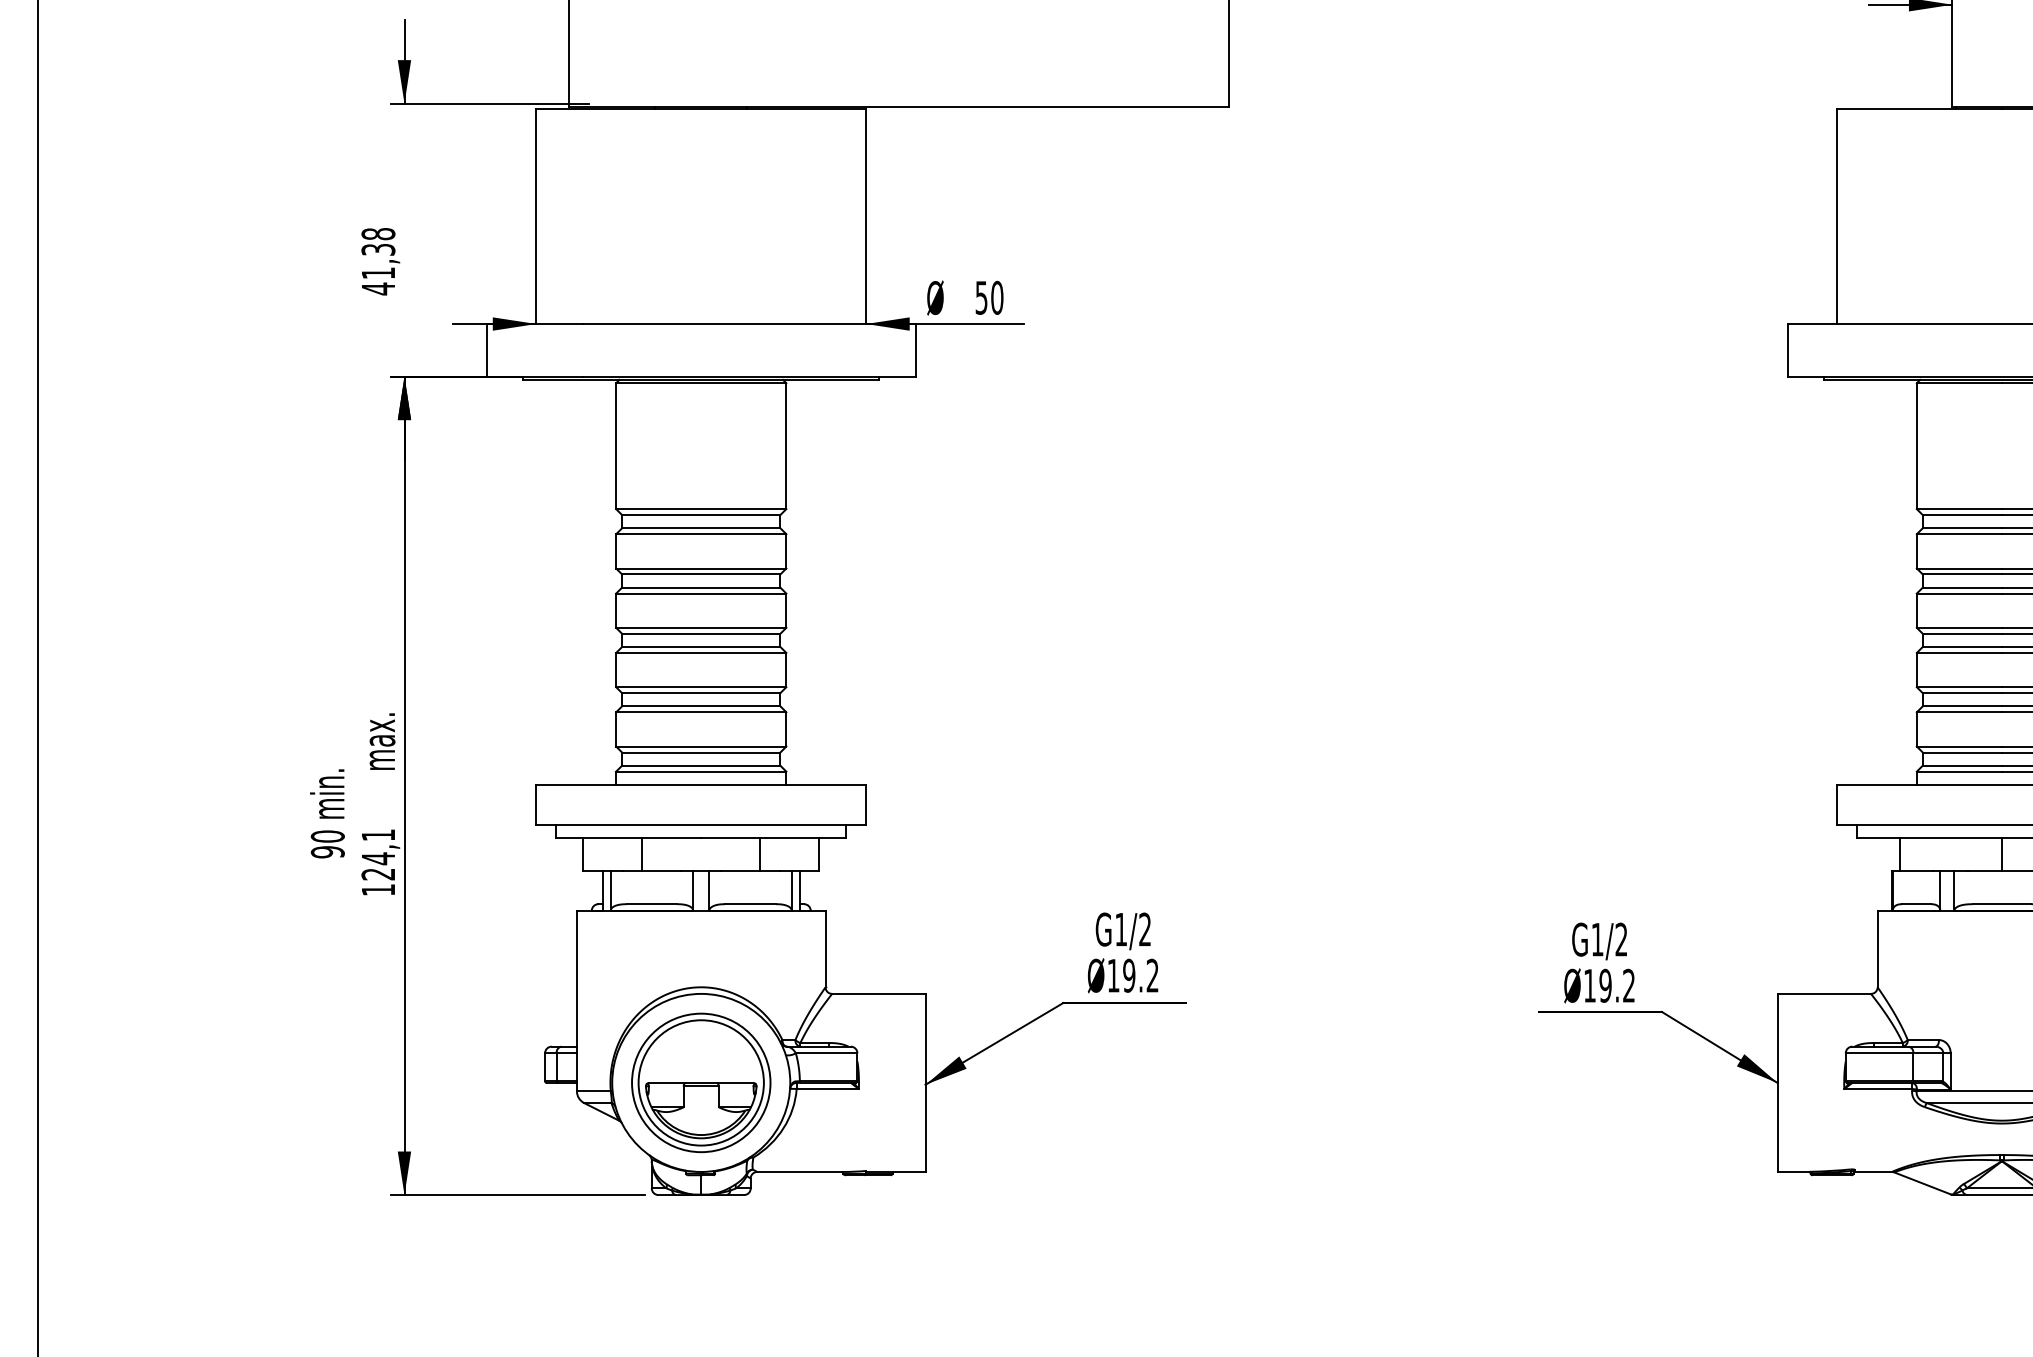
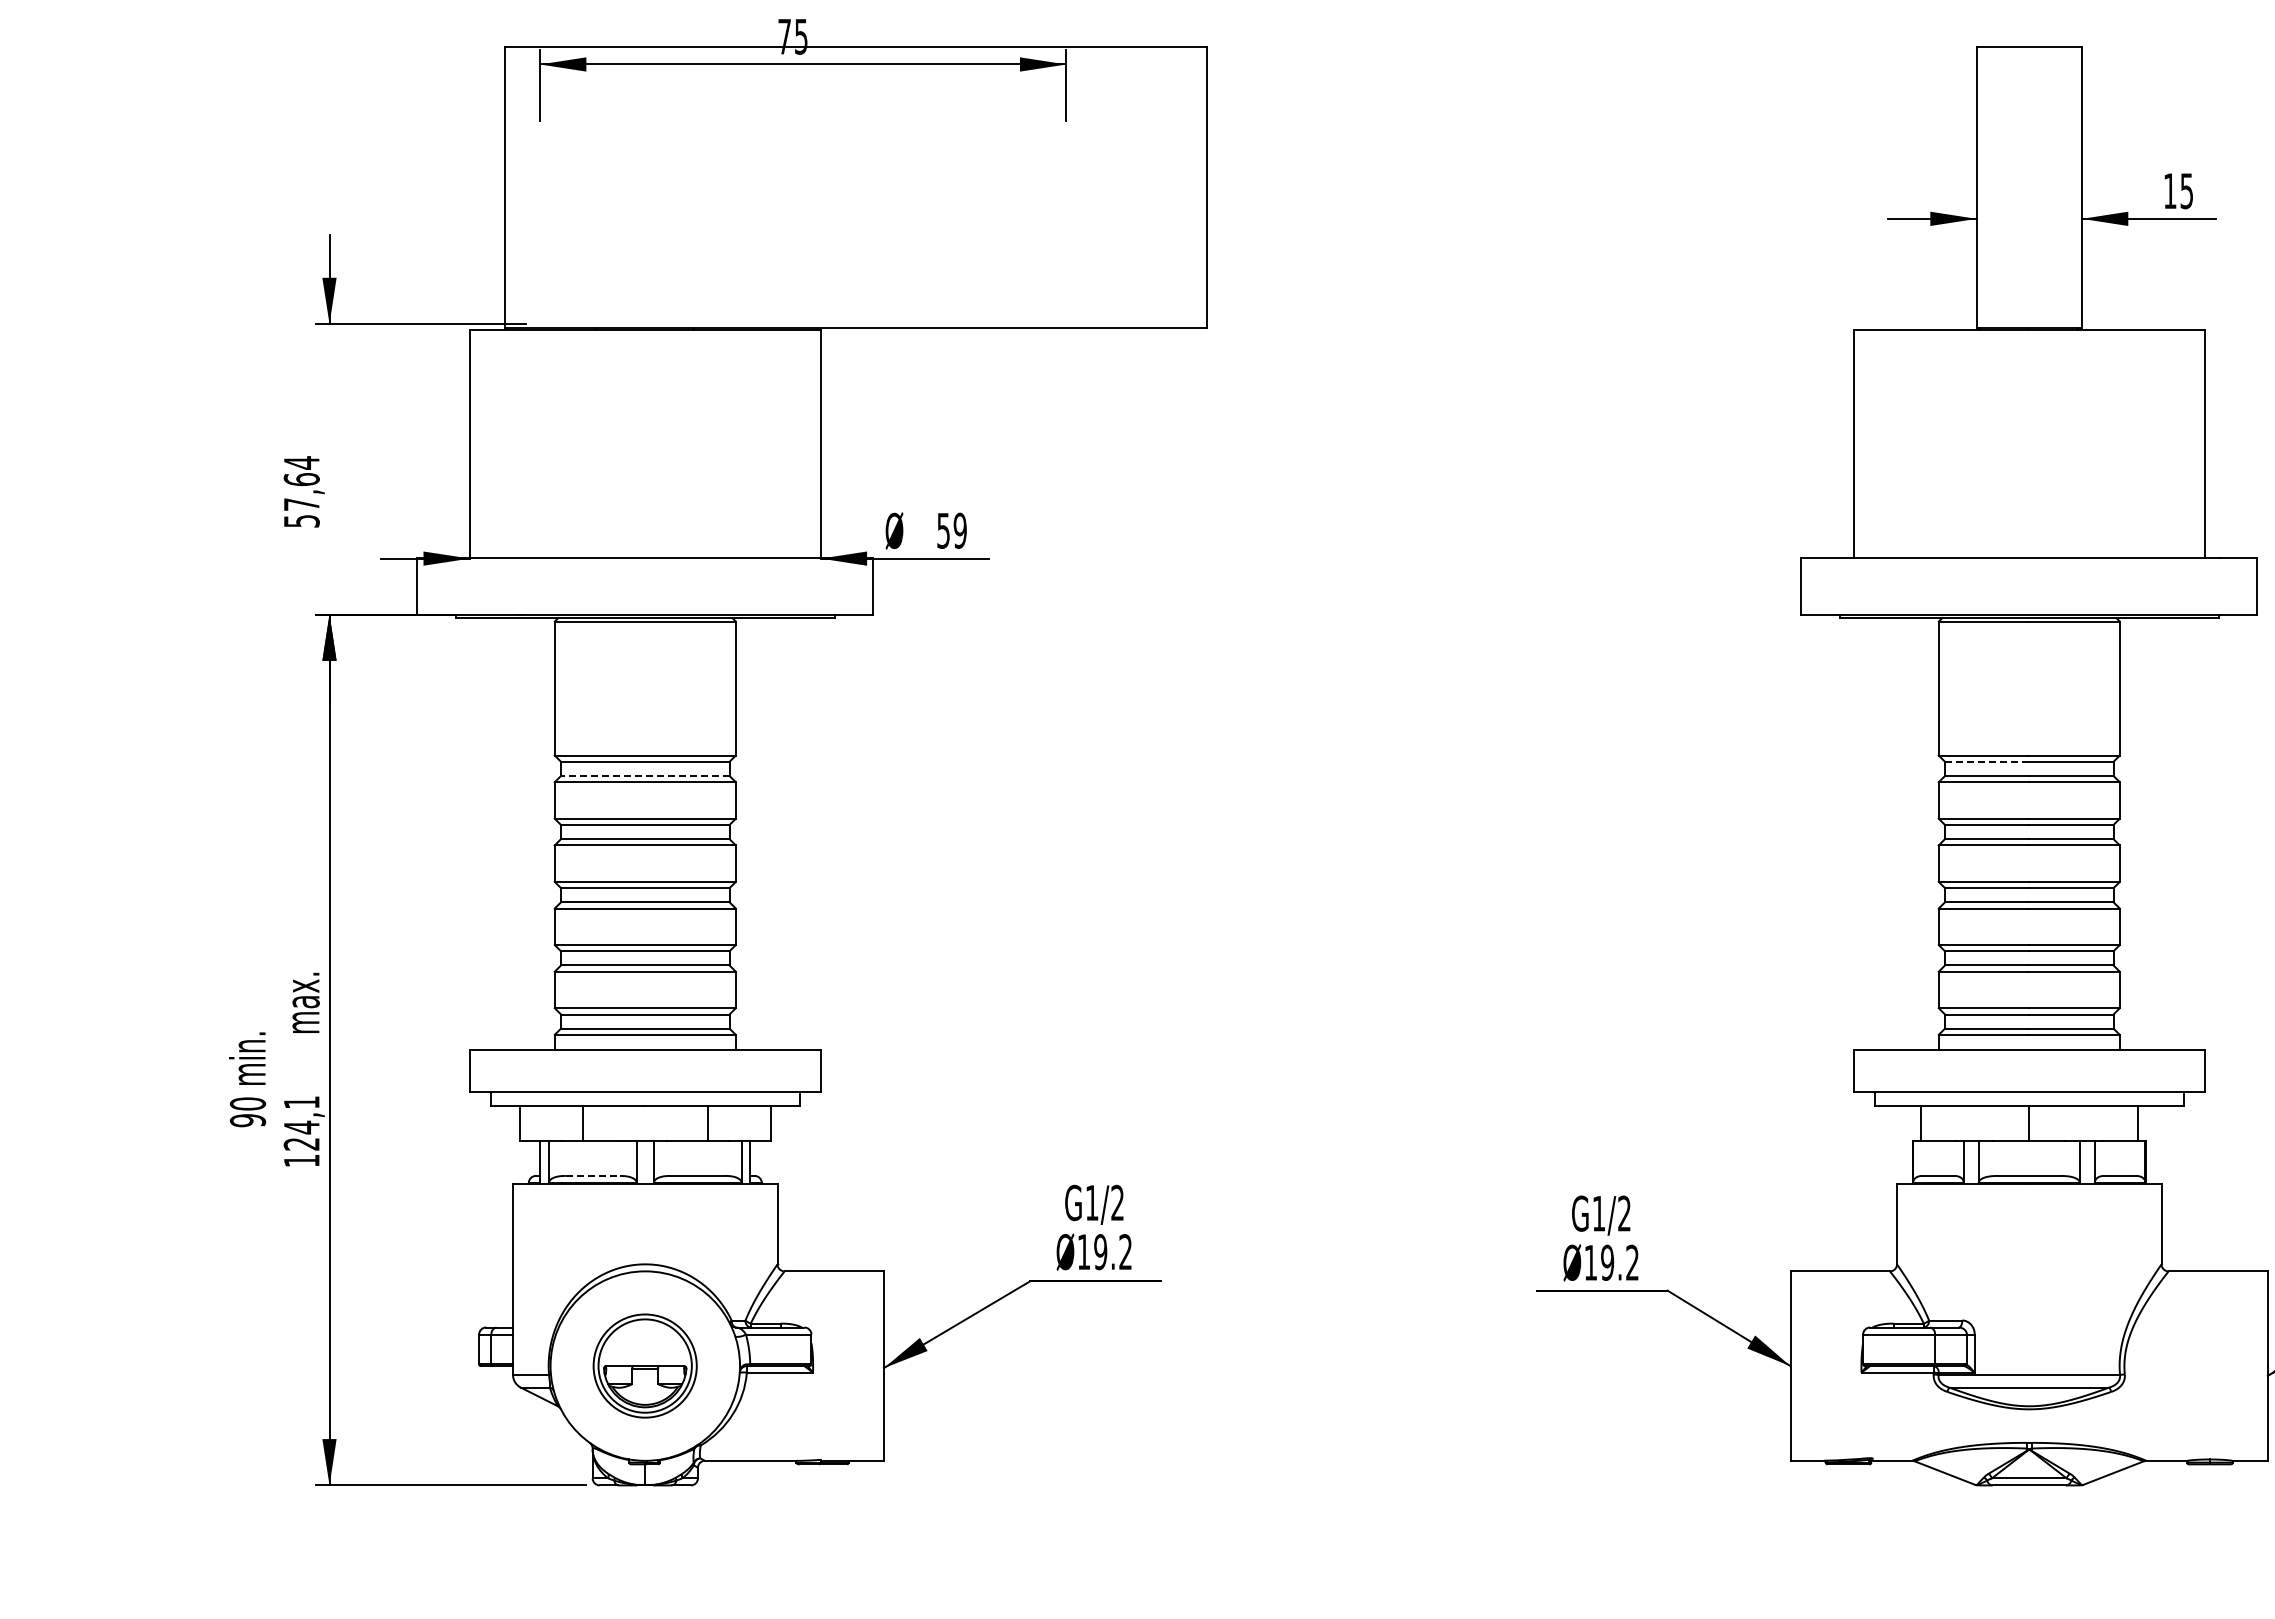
text: (378, 261) -> (301, 492), 41,38 -> 57,64
text: (996, 297) -> (959, 530), 50 -> 59
line: (1961, 514) -> (1986, 761), solid -> dashed
line: (700, 527) -> (644, 775), solid -> dashed
line: (652, 903) -> (593, 1175), solid -> dashed
part: (700, 1082) -> (644, 1365), size x0.7

